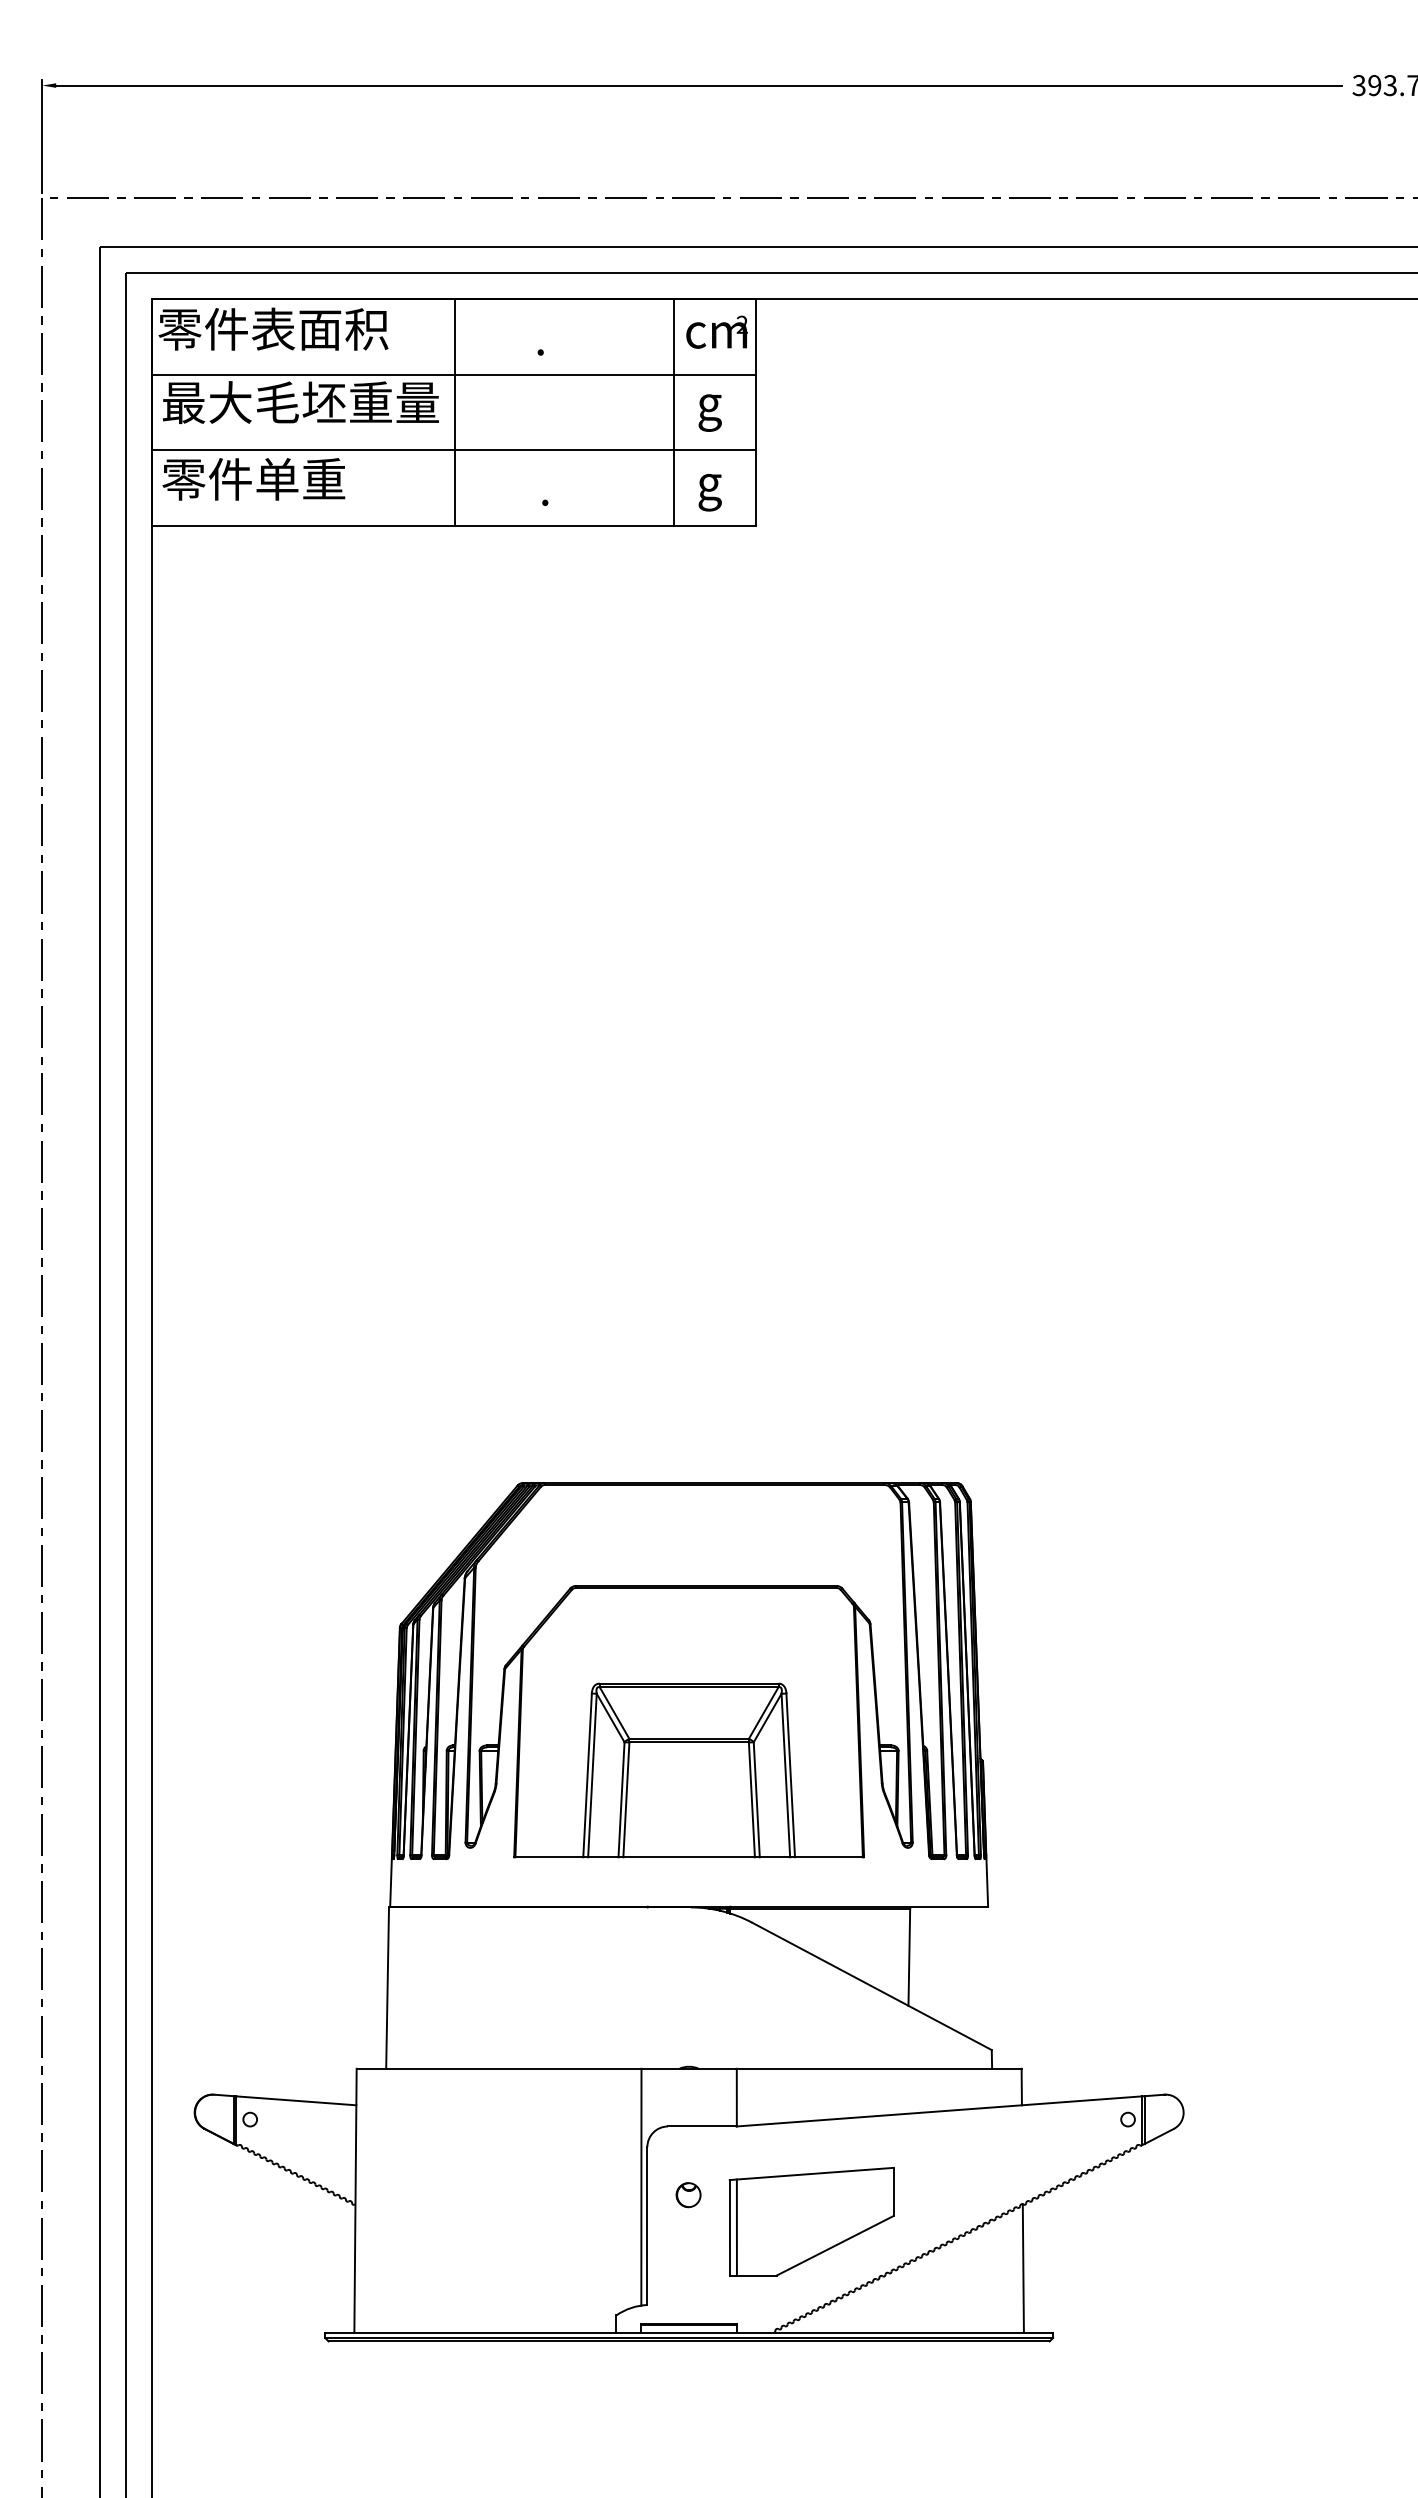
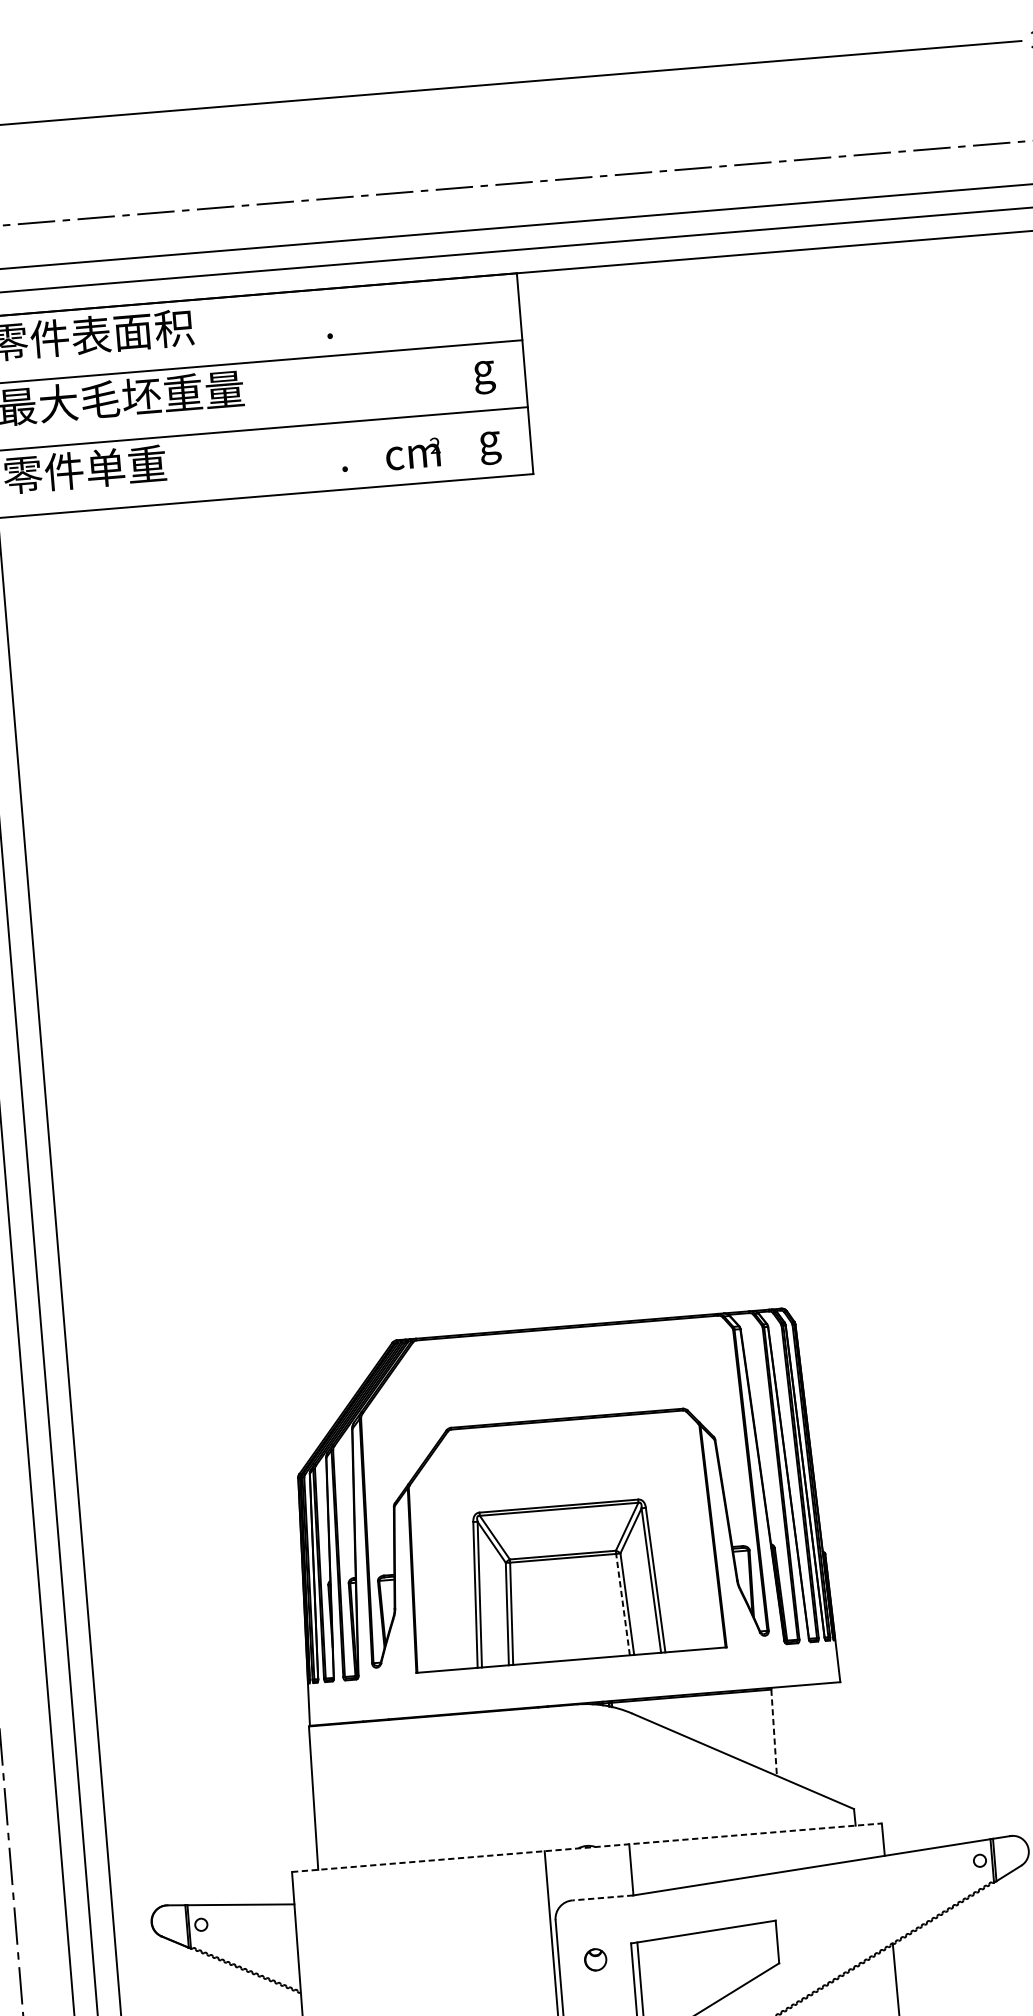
text: (716, 331) -> (412, 453), moved
line: (454, 412) -> (258, 395), removed
line: (673, 412) -> (452, 379), removed
line: (751, 1799) -> (622, 1604), solid -> dashed
line: (909, 1957) -> (774, 1732), solid -> dashed
line: (689, 2068) -> (587, 1847), solid -> dashed
line: (701, 2126) -> (602, 1898), solid -> dashed

